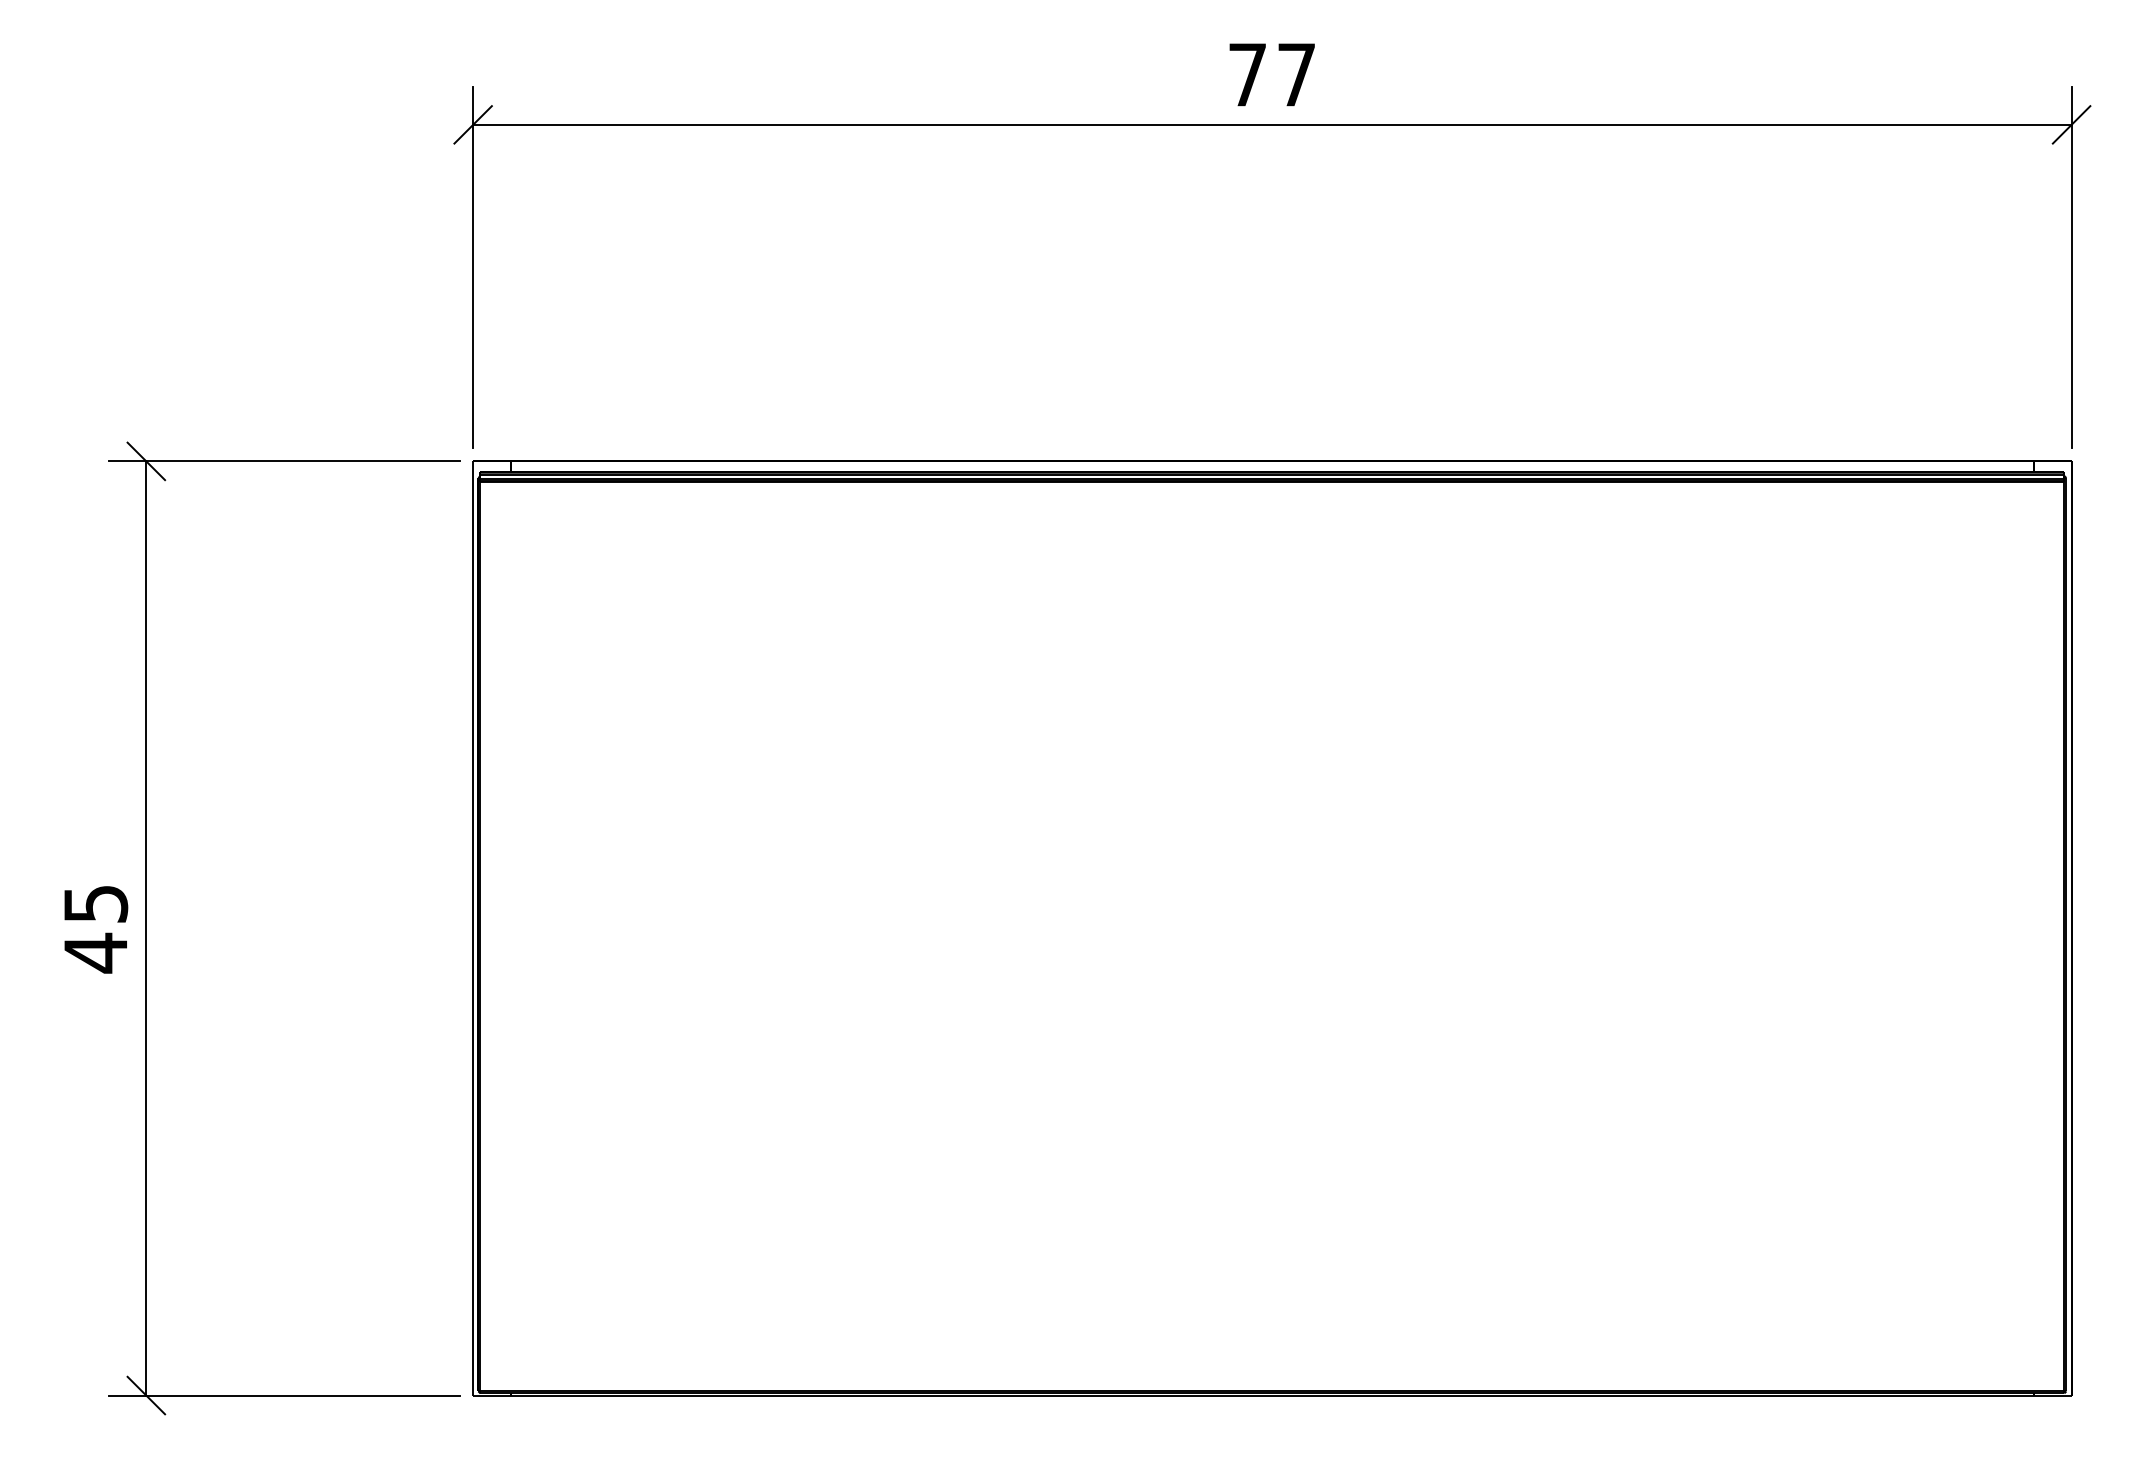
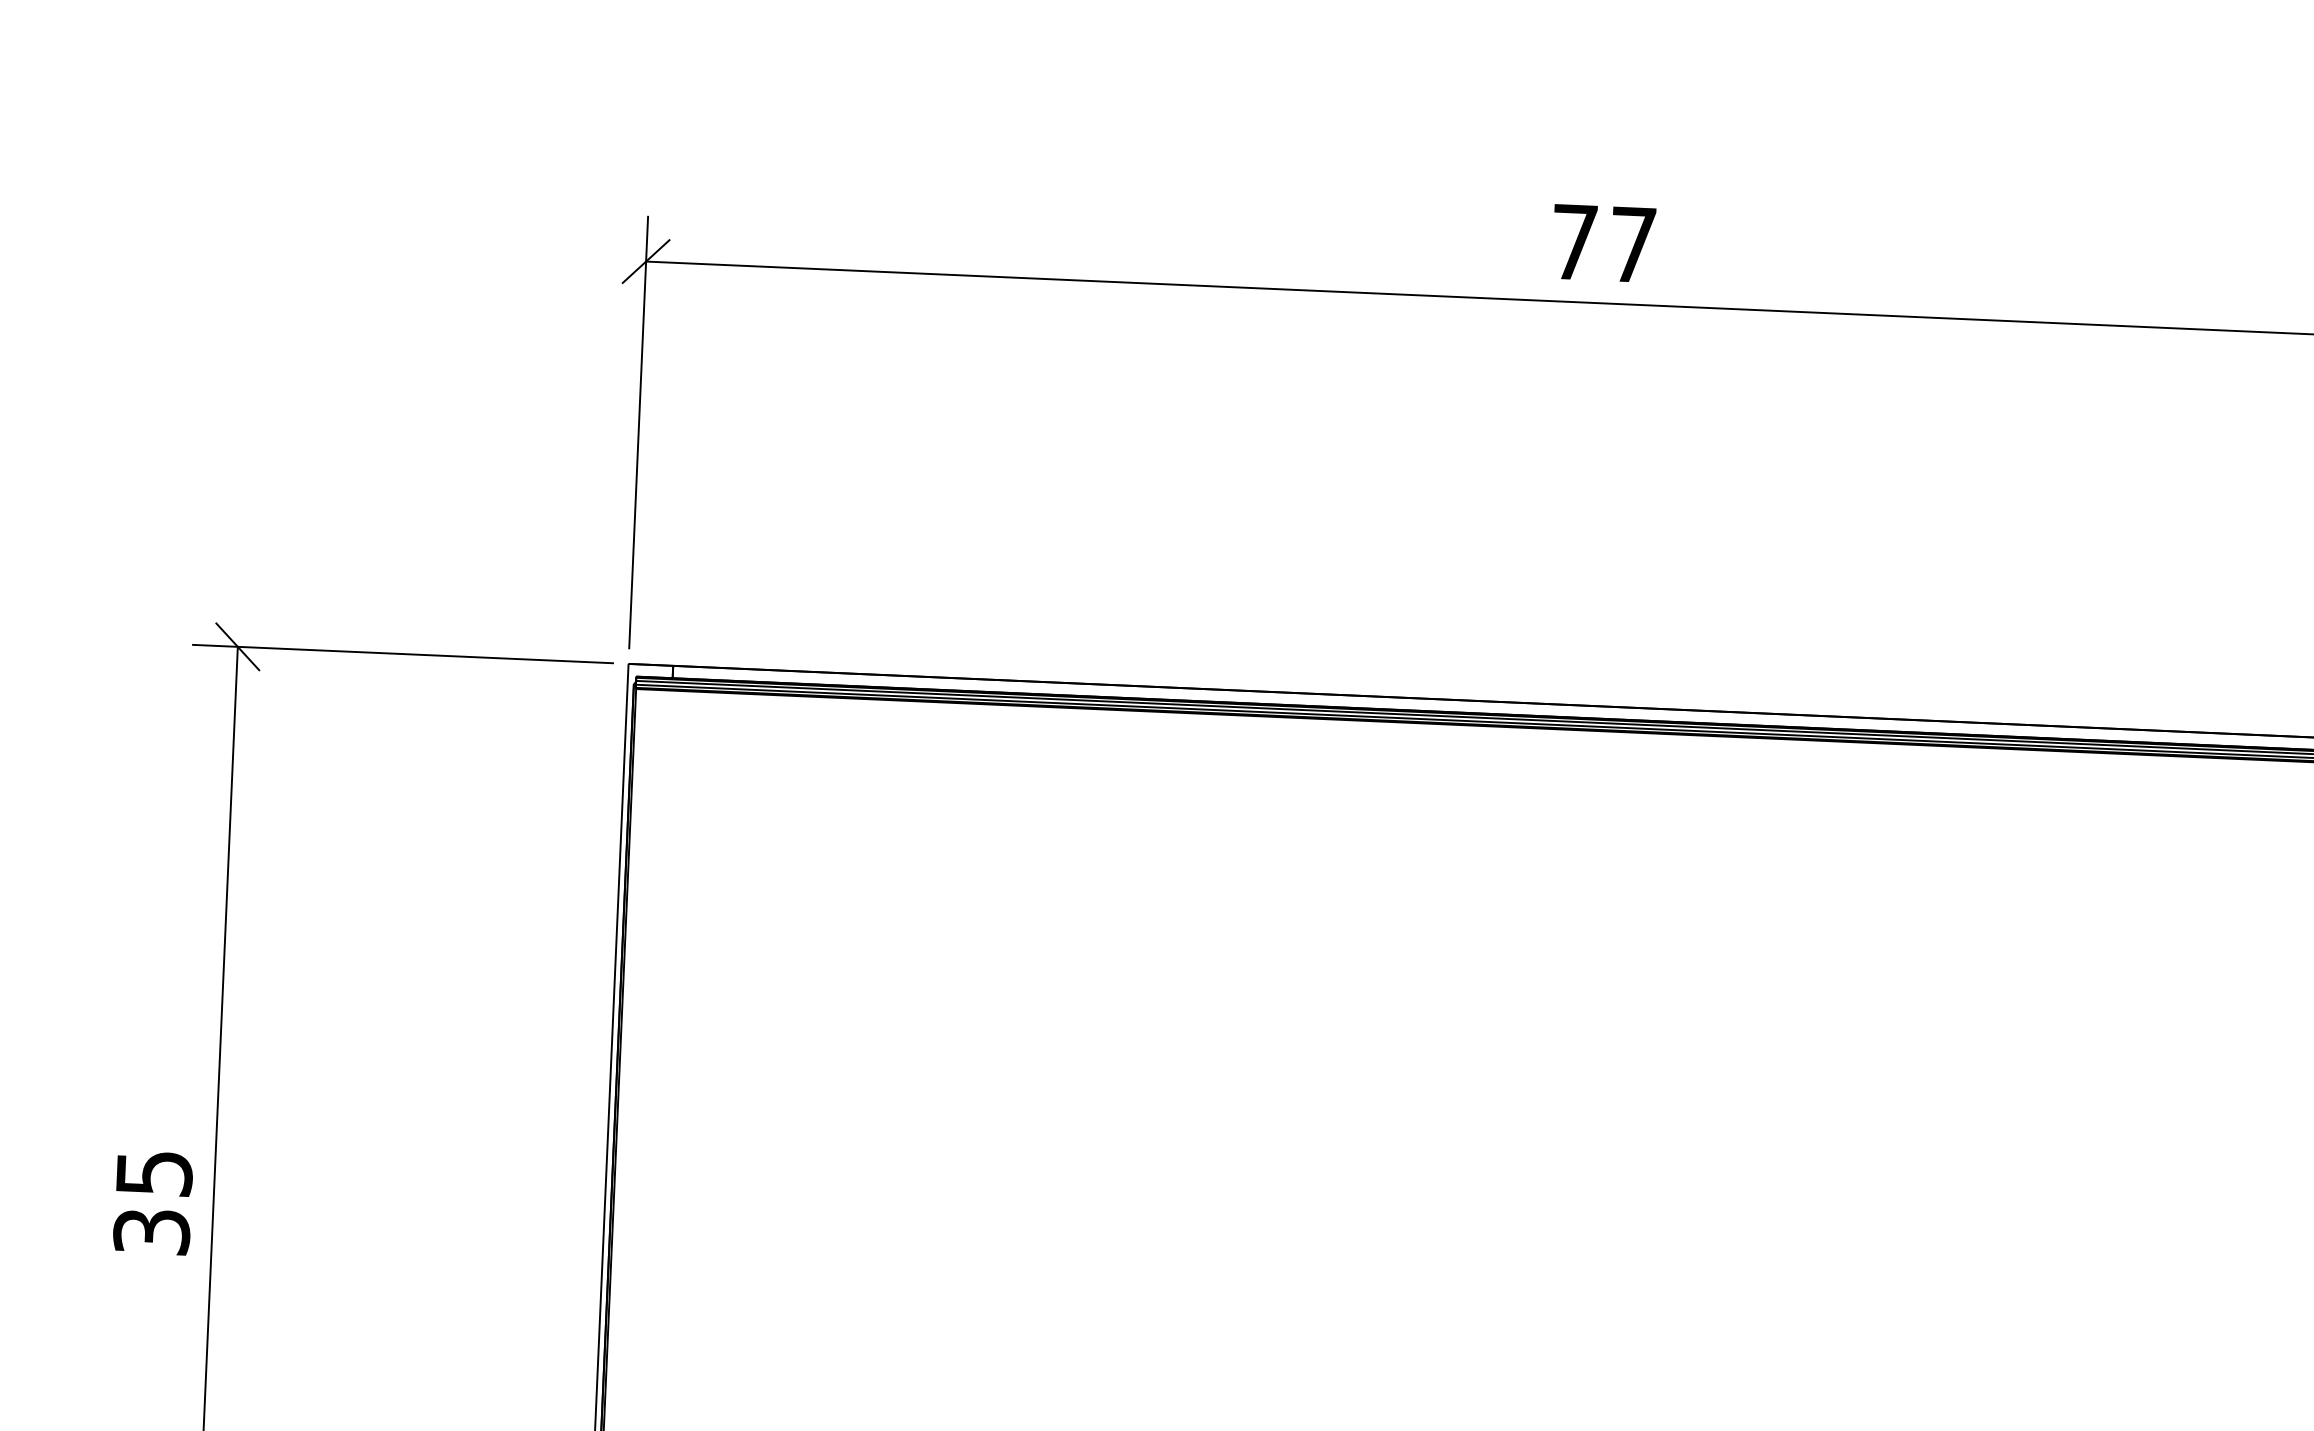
text: (95, 952) -> (151, 1231), 45 -> 35

